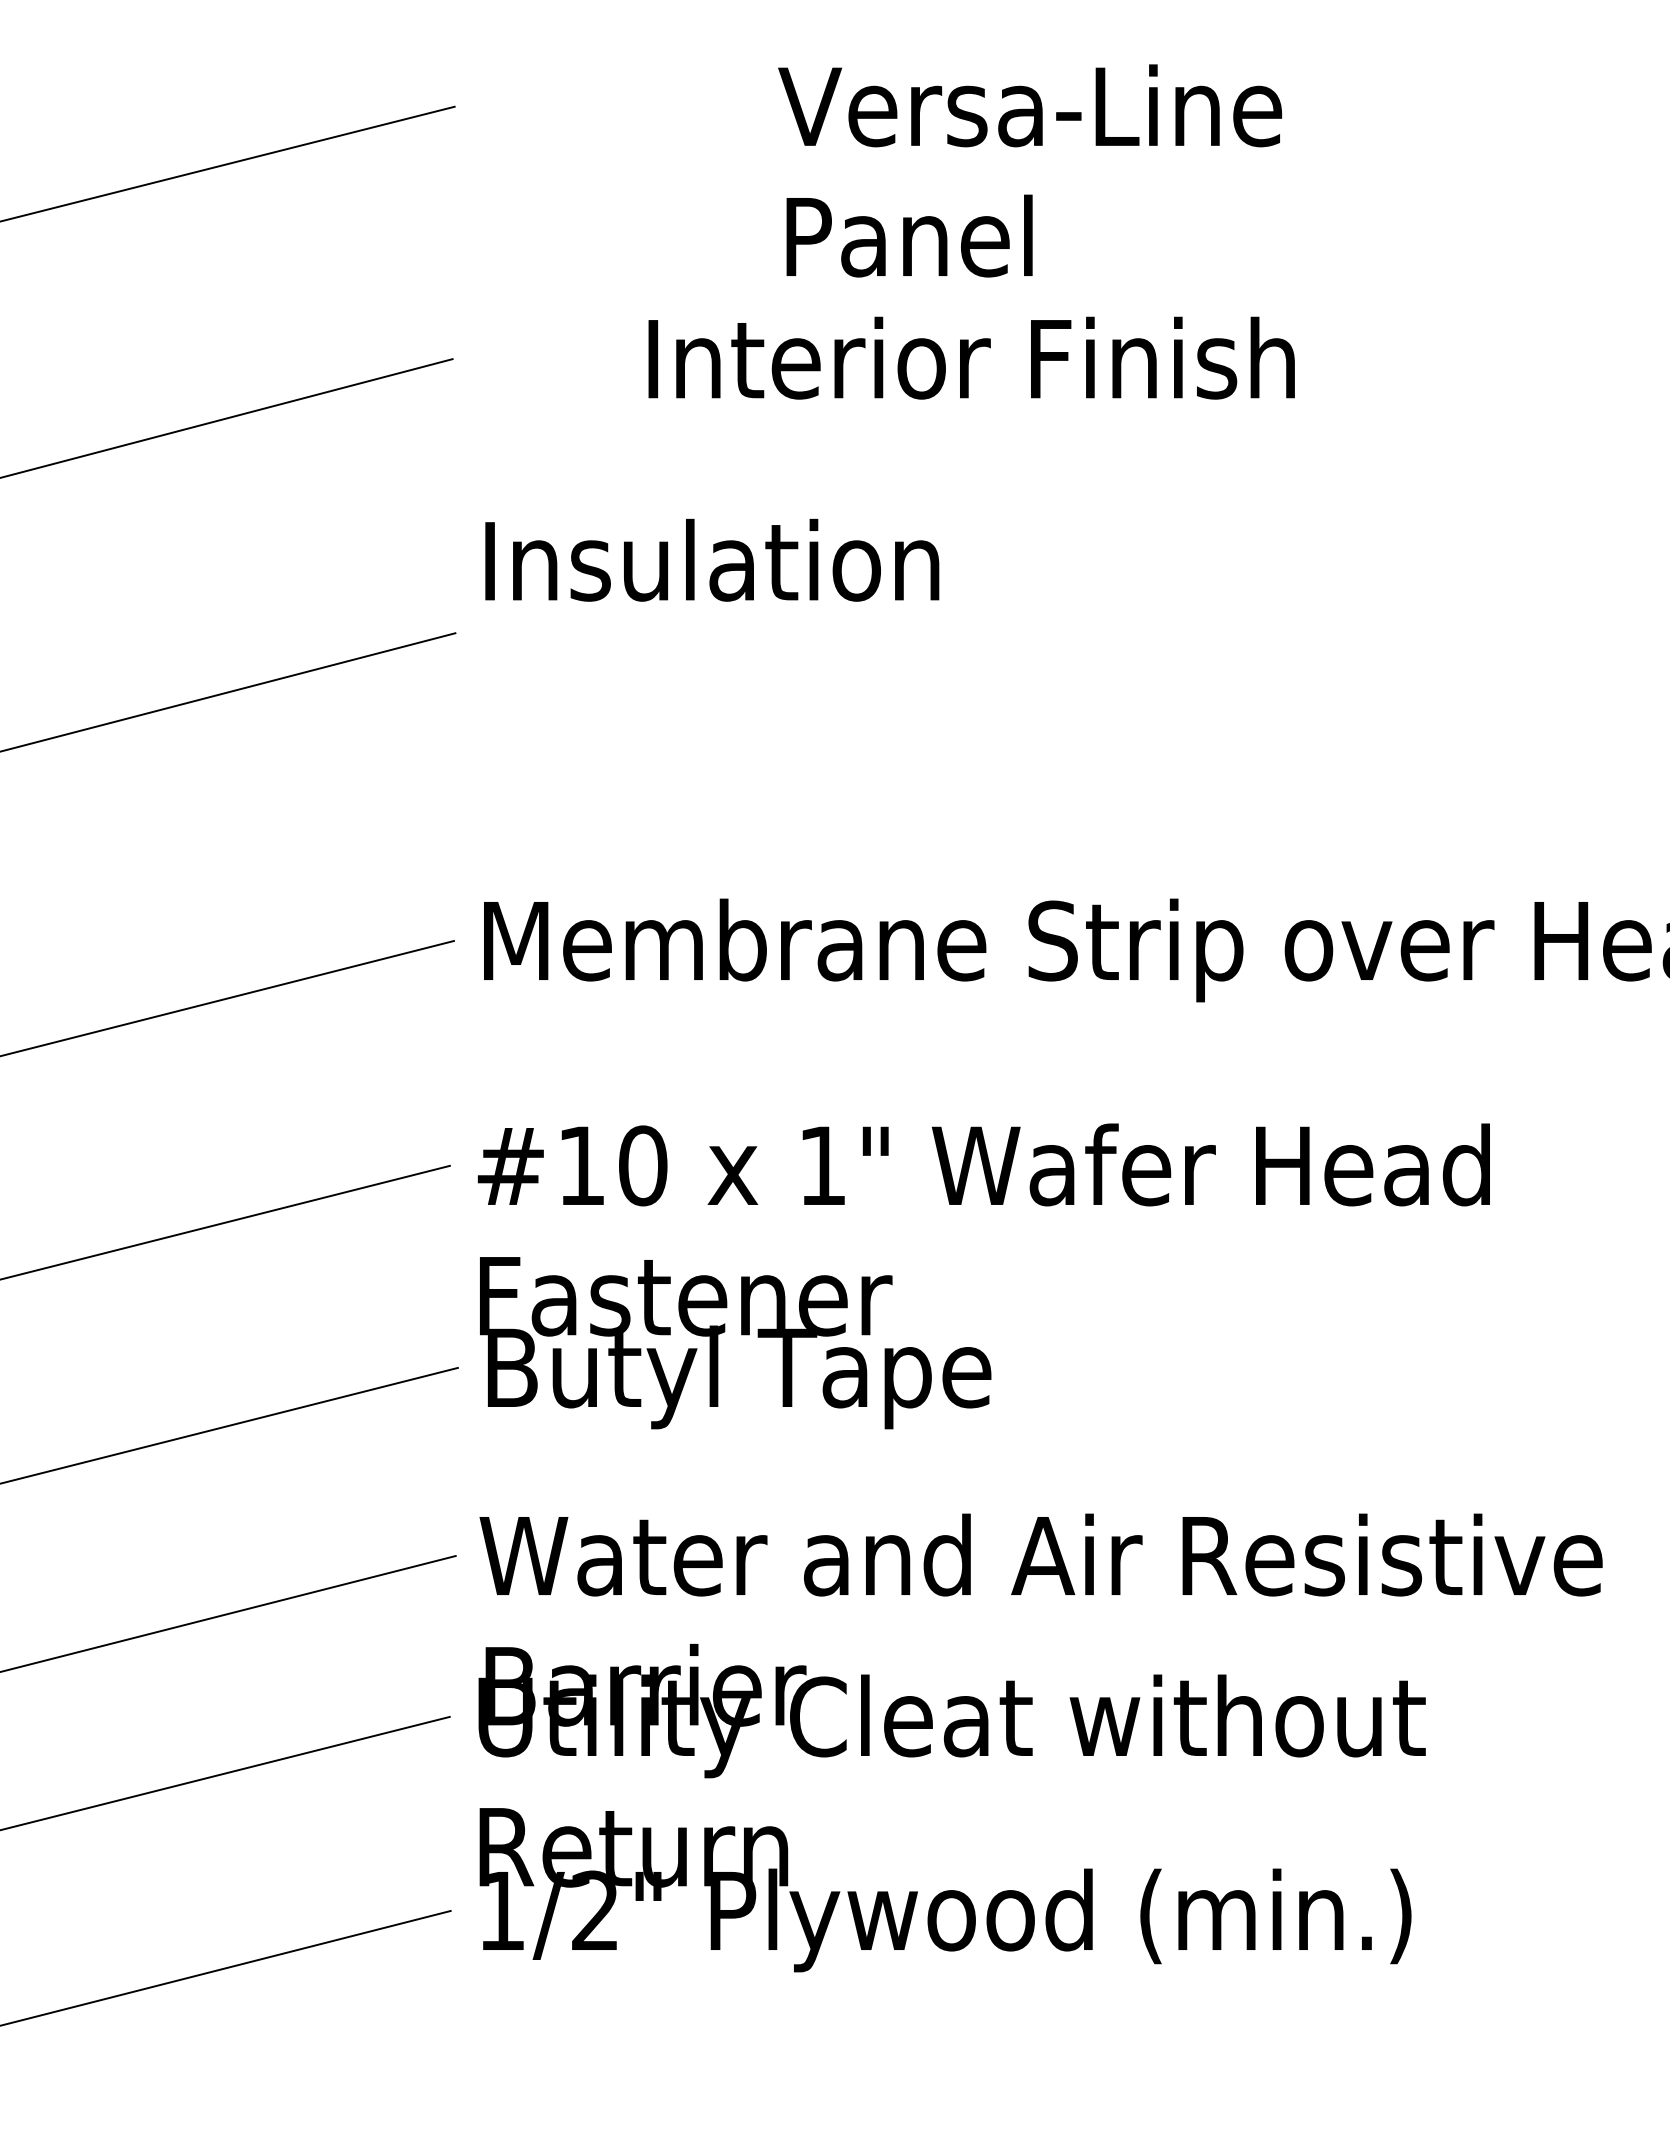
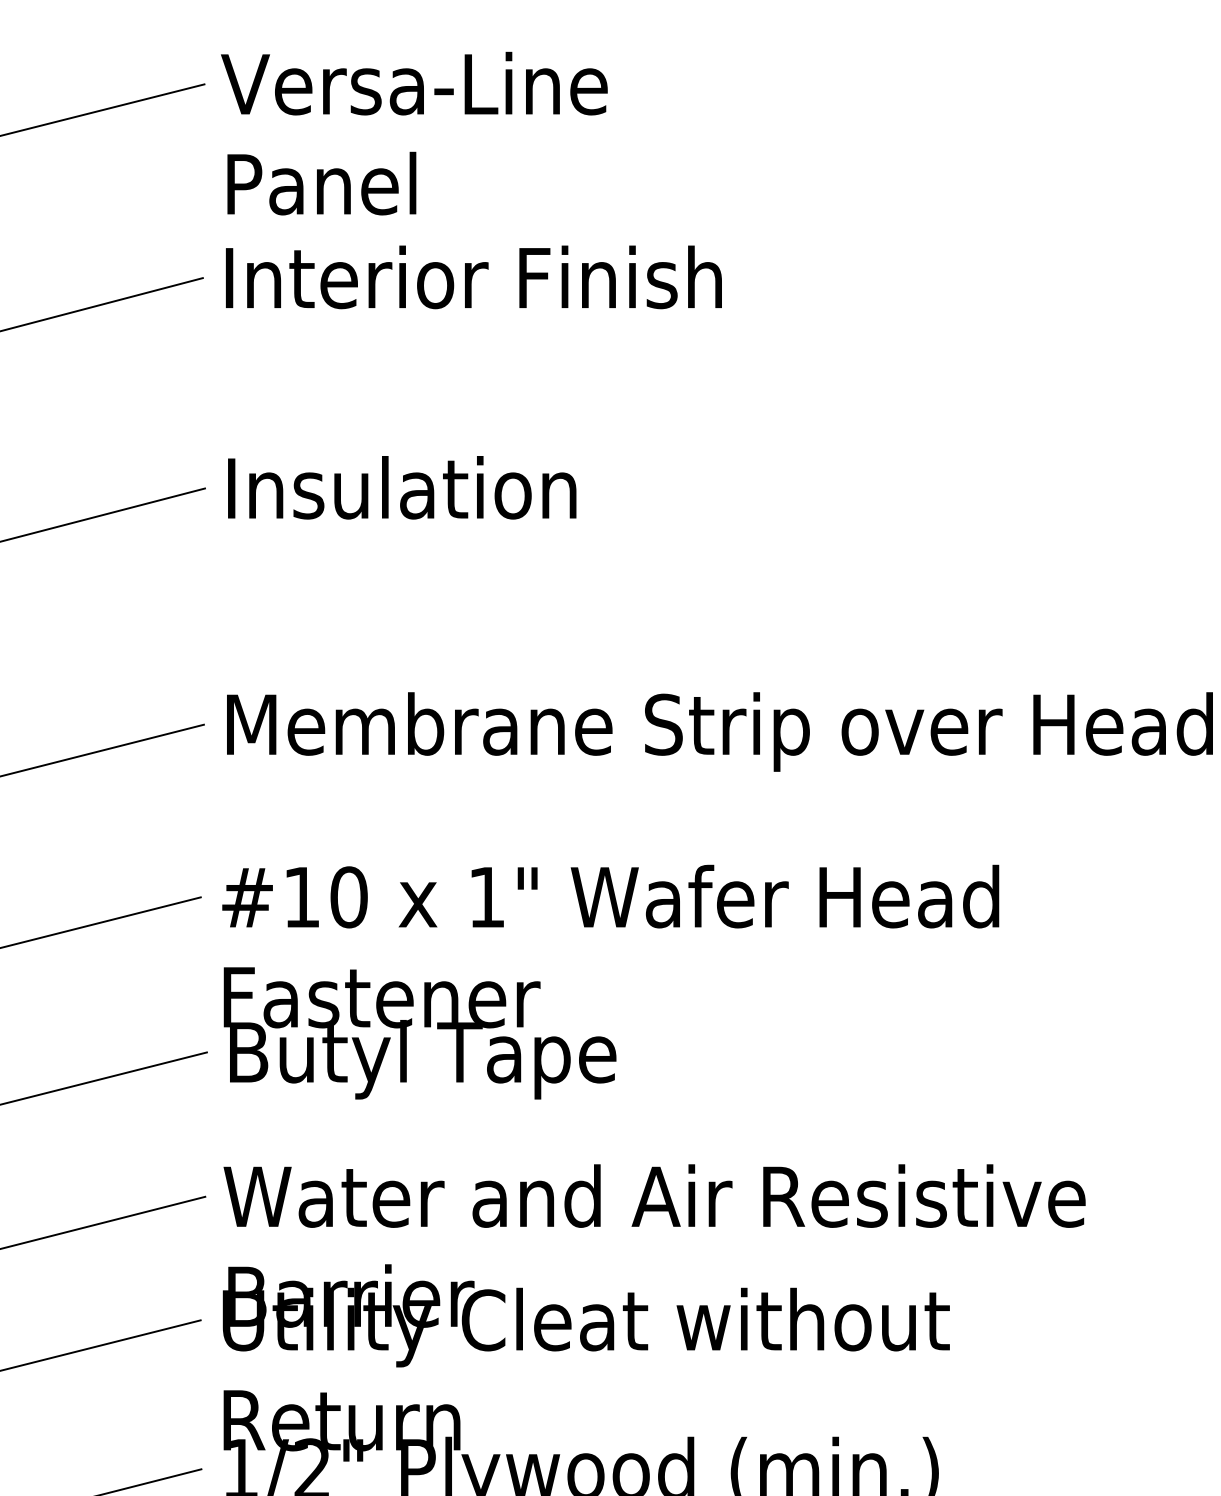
text: (1030, 170) -> (414, 133), moved
text: (971, 357) -> (473, 276), moved
text: (712, 559) -> (402, 487), moved

